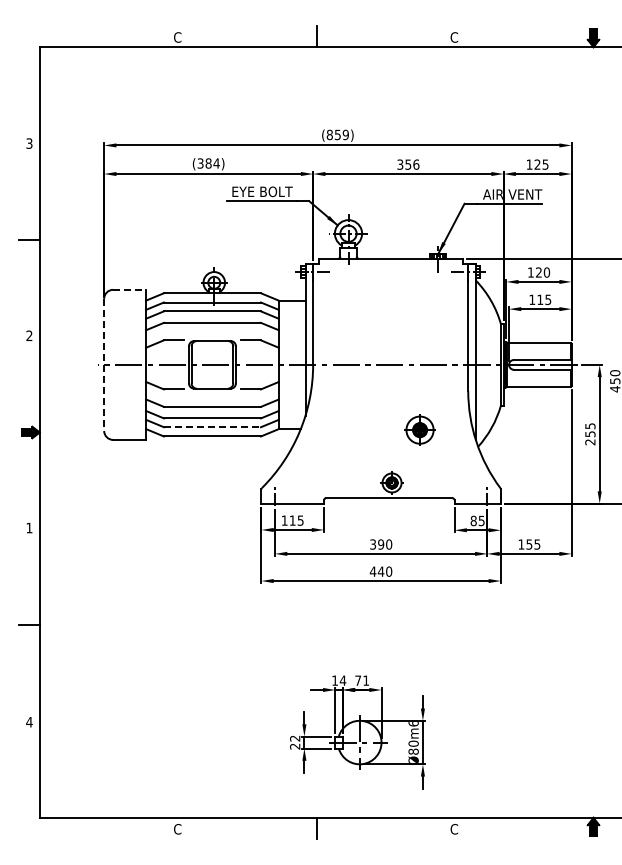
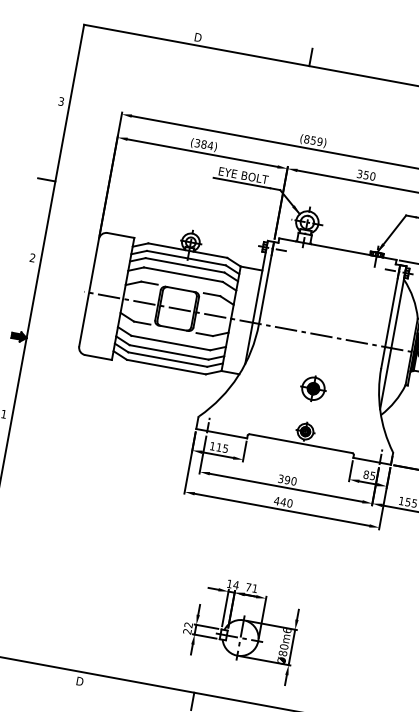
text: (178, 37) -> (198, 37), C -> D
text: (416, 164) -> (372, 176), 356 -> 350
line: (130, 289) -> (121, 235), dashed -> solid
line: (104, 365) -> (89, 293), dashed -> solid
line: (212, 427) -> (167, 359), dashed -> solid
part: (419, 429) -> (313, 388), moved
text: (178, 829) -> (80, 681), C -> D

